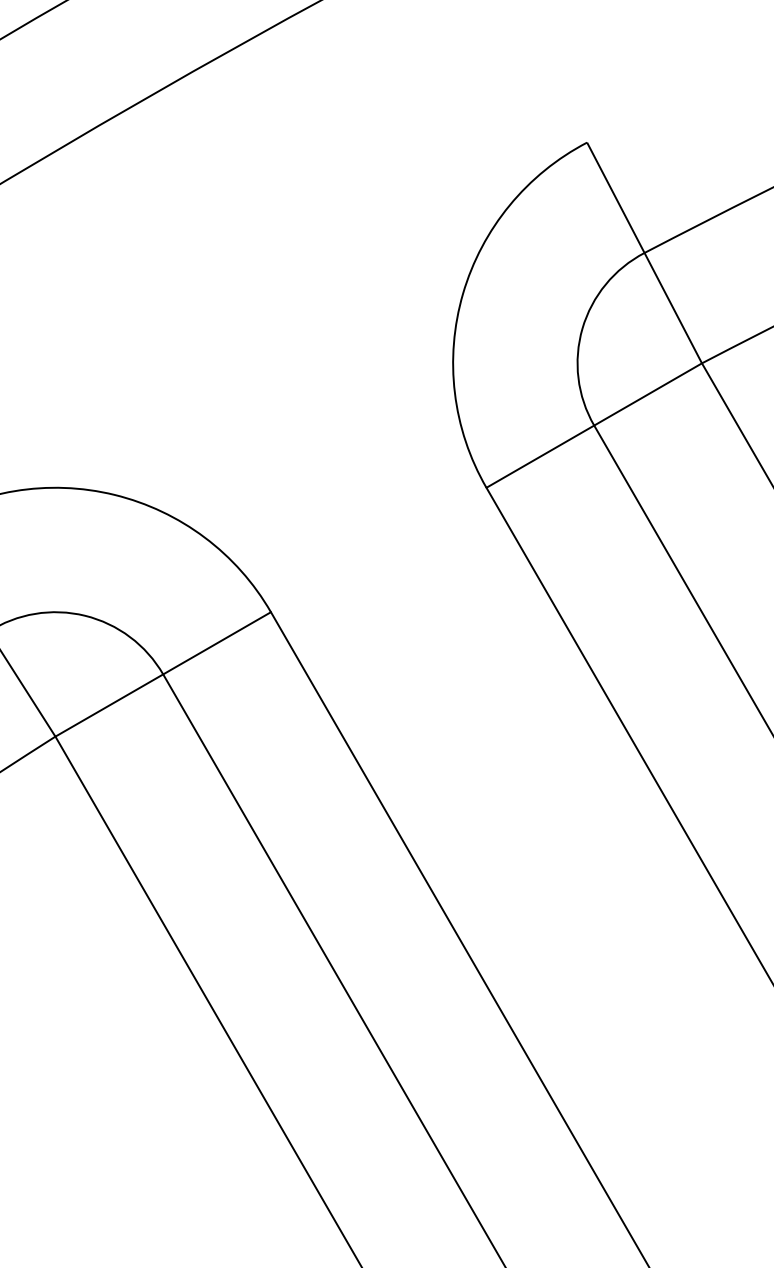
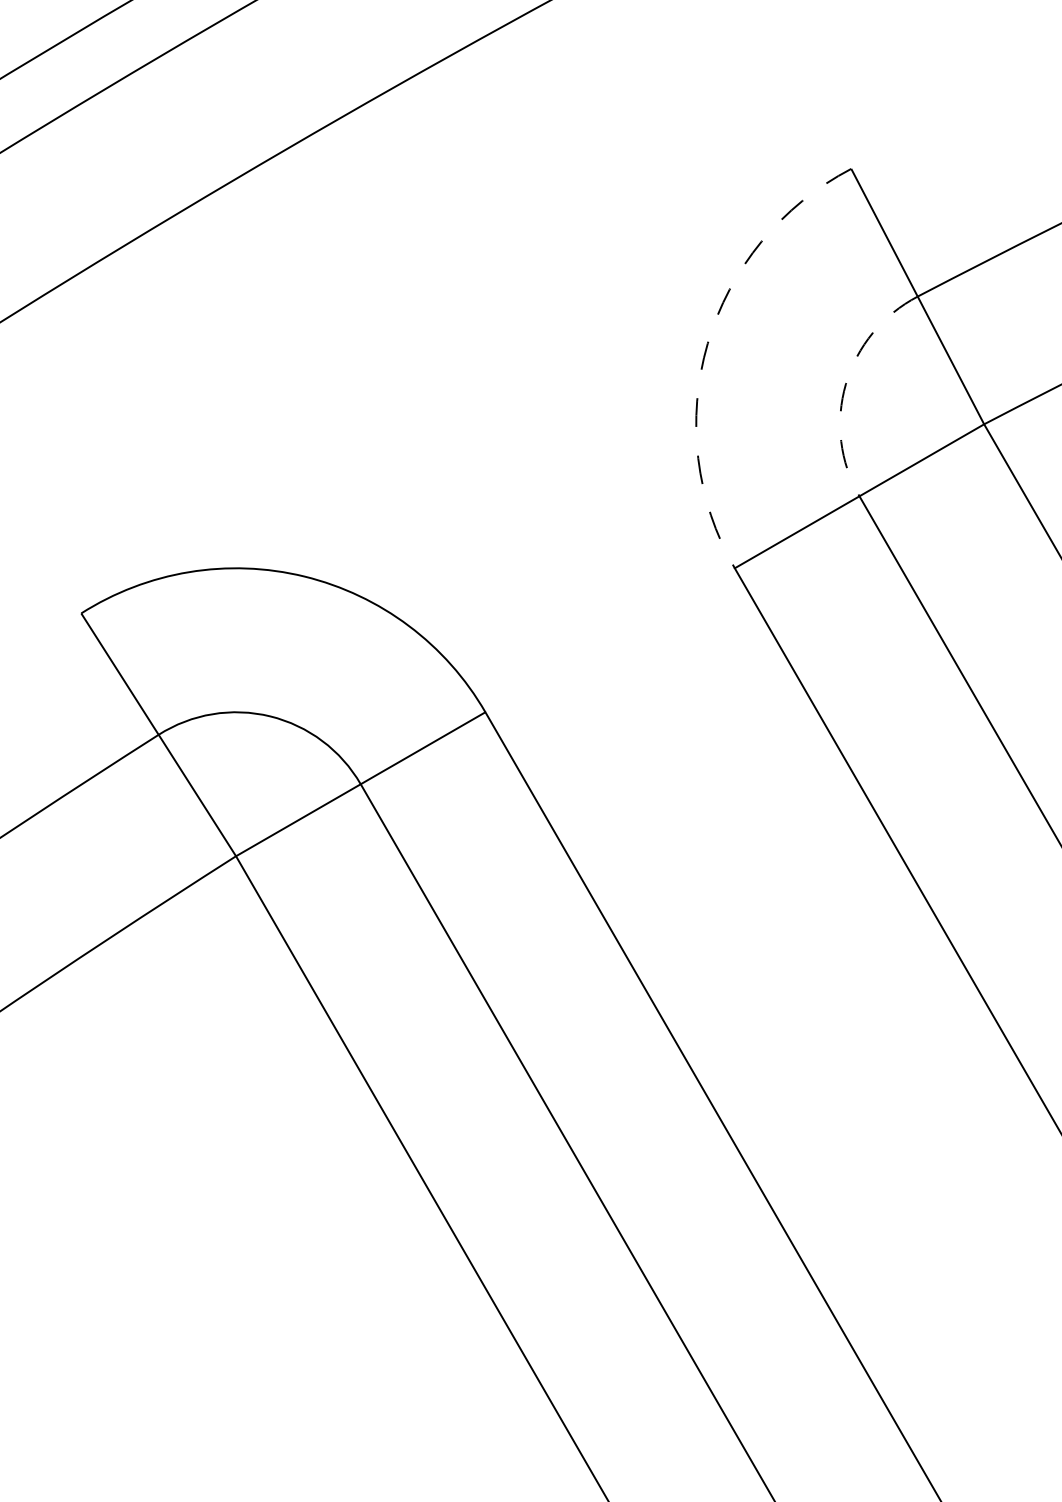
arc: (462, 293) -> (707, 343), solid -> dashed
arc: (582, 328) -> (845, 384), solid -> dashed

